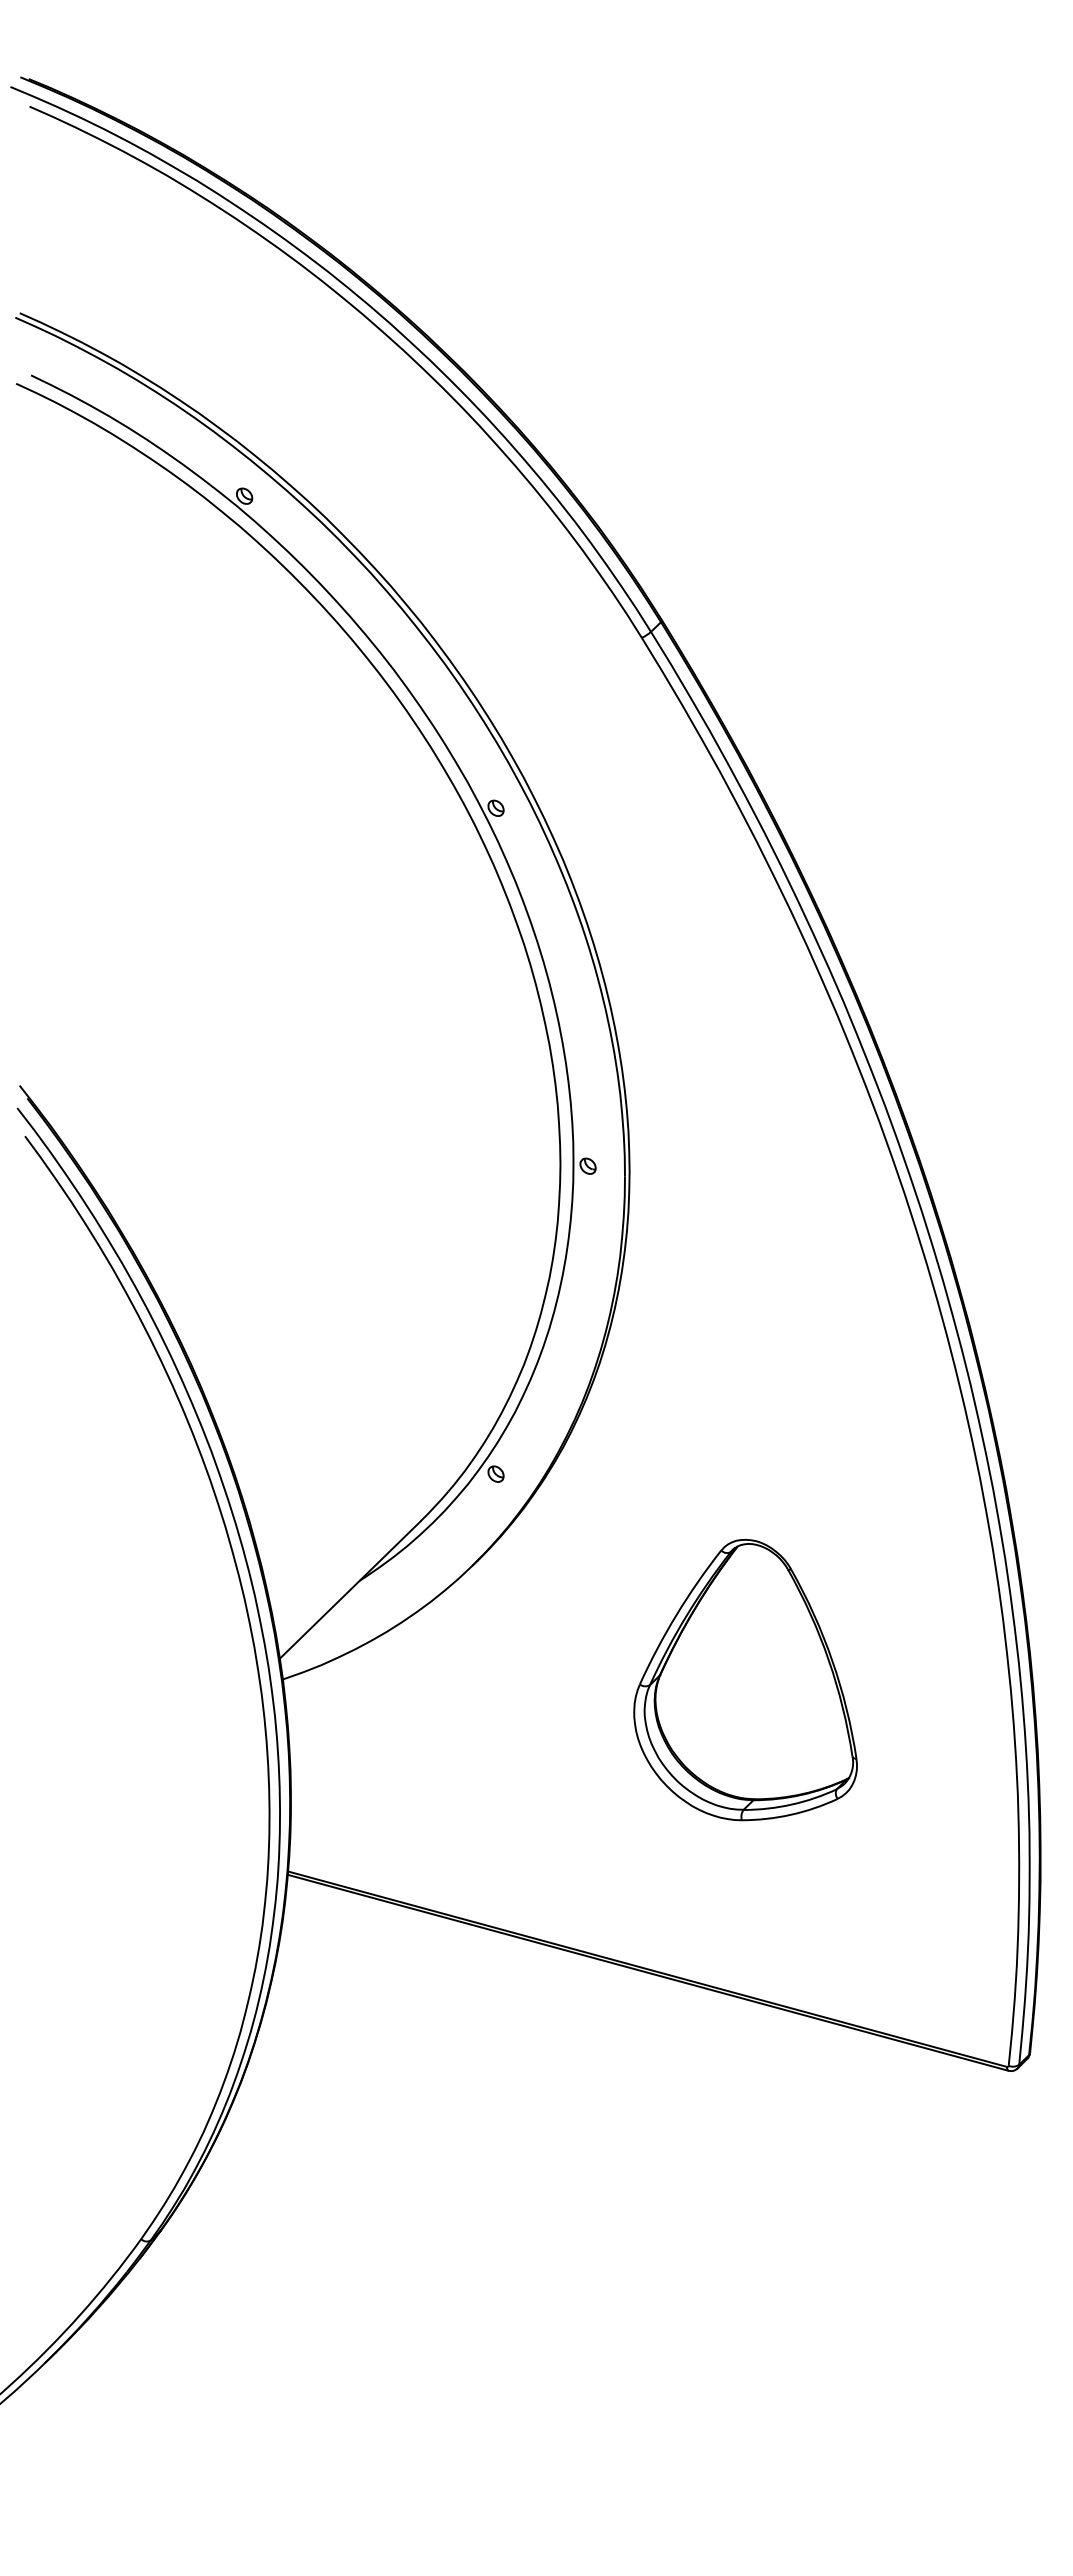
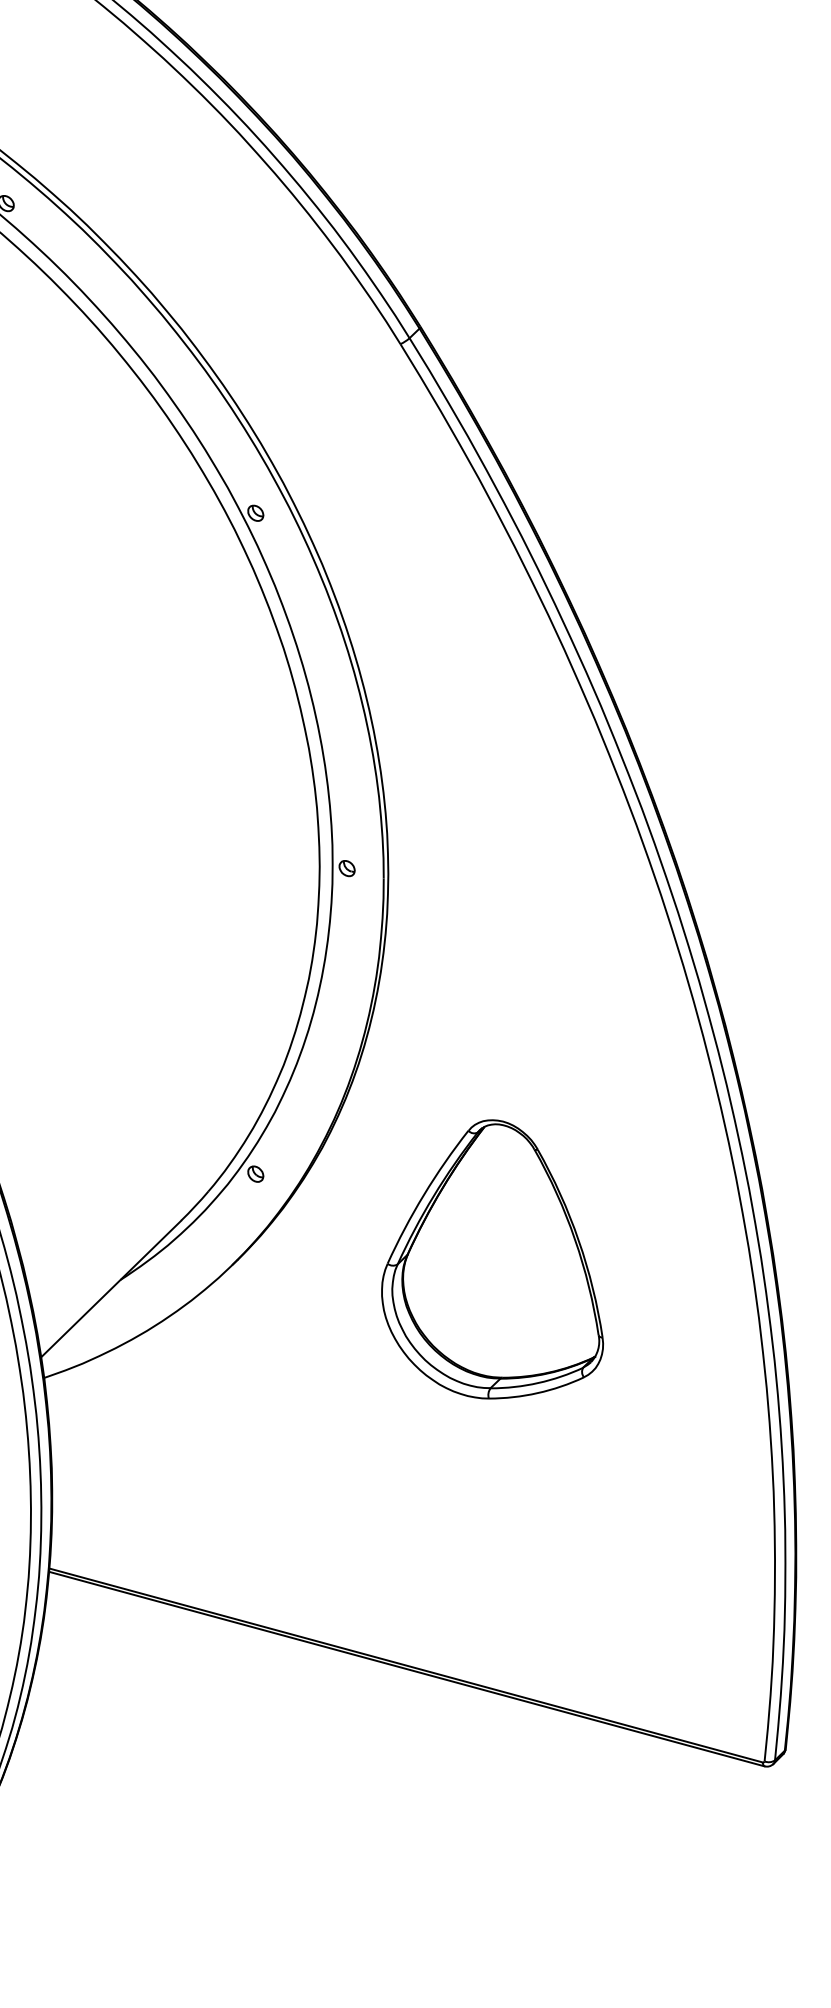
part: (745, 1680) -> (492, 1259), moved

